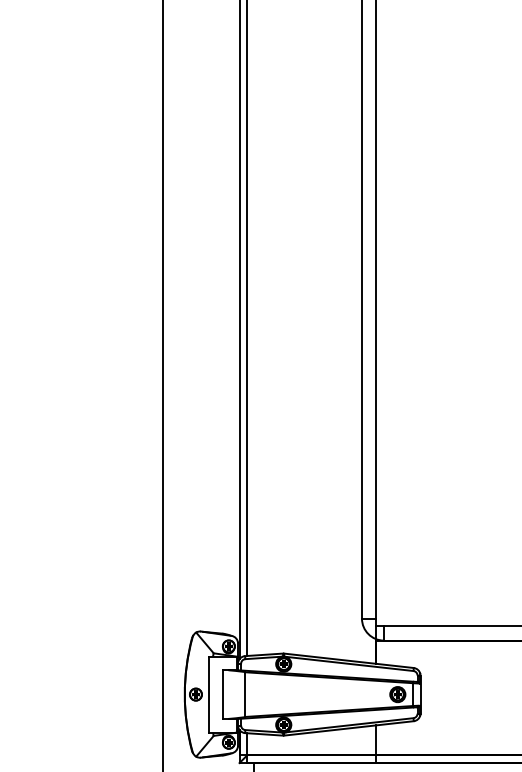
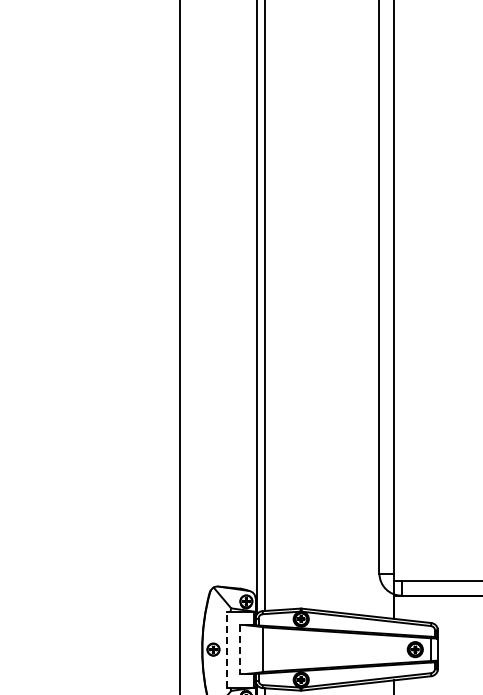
line: (209, 694) -> (227, 649), solid -> dashed
line: (222, 695) -> (240, 650), solid -> dashed

